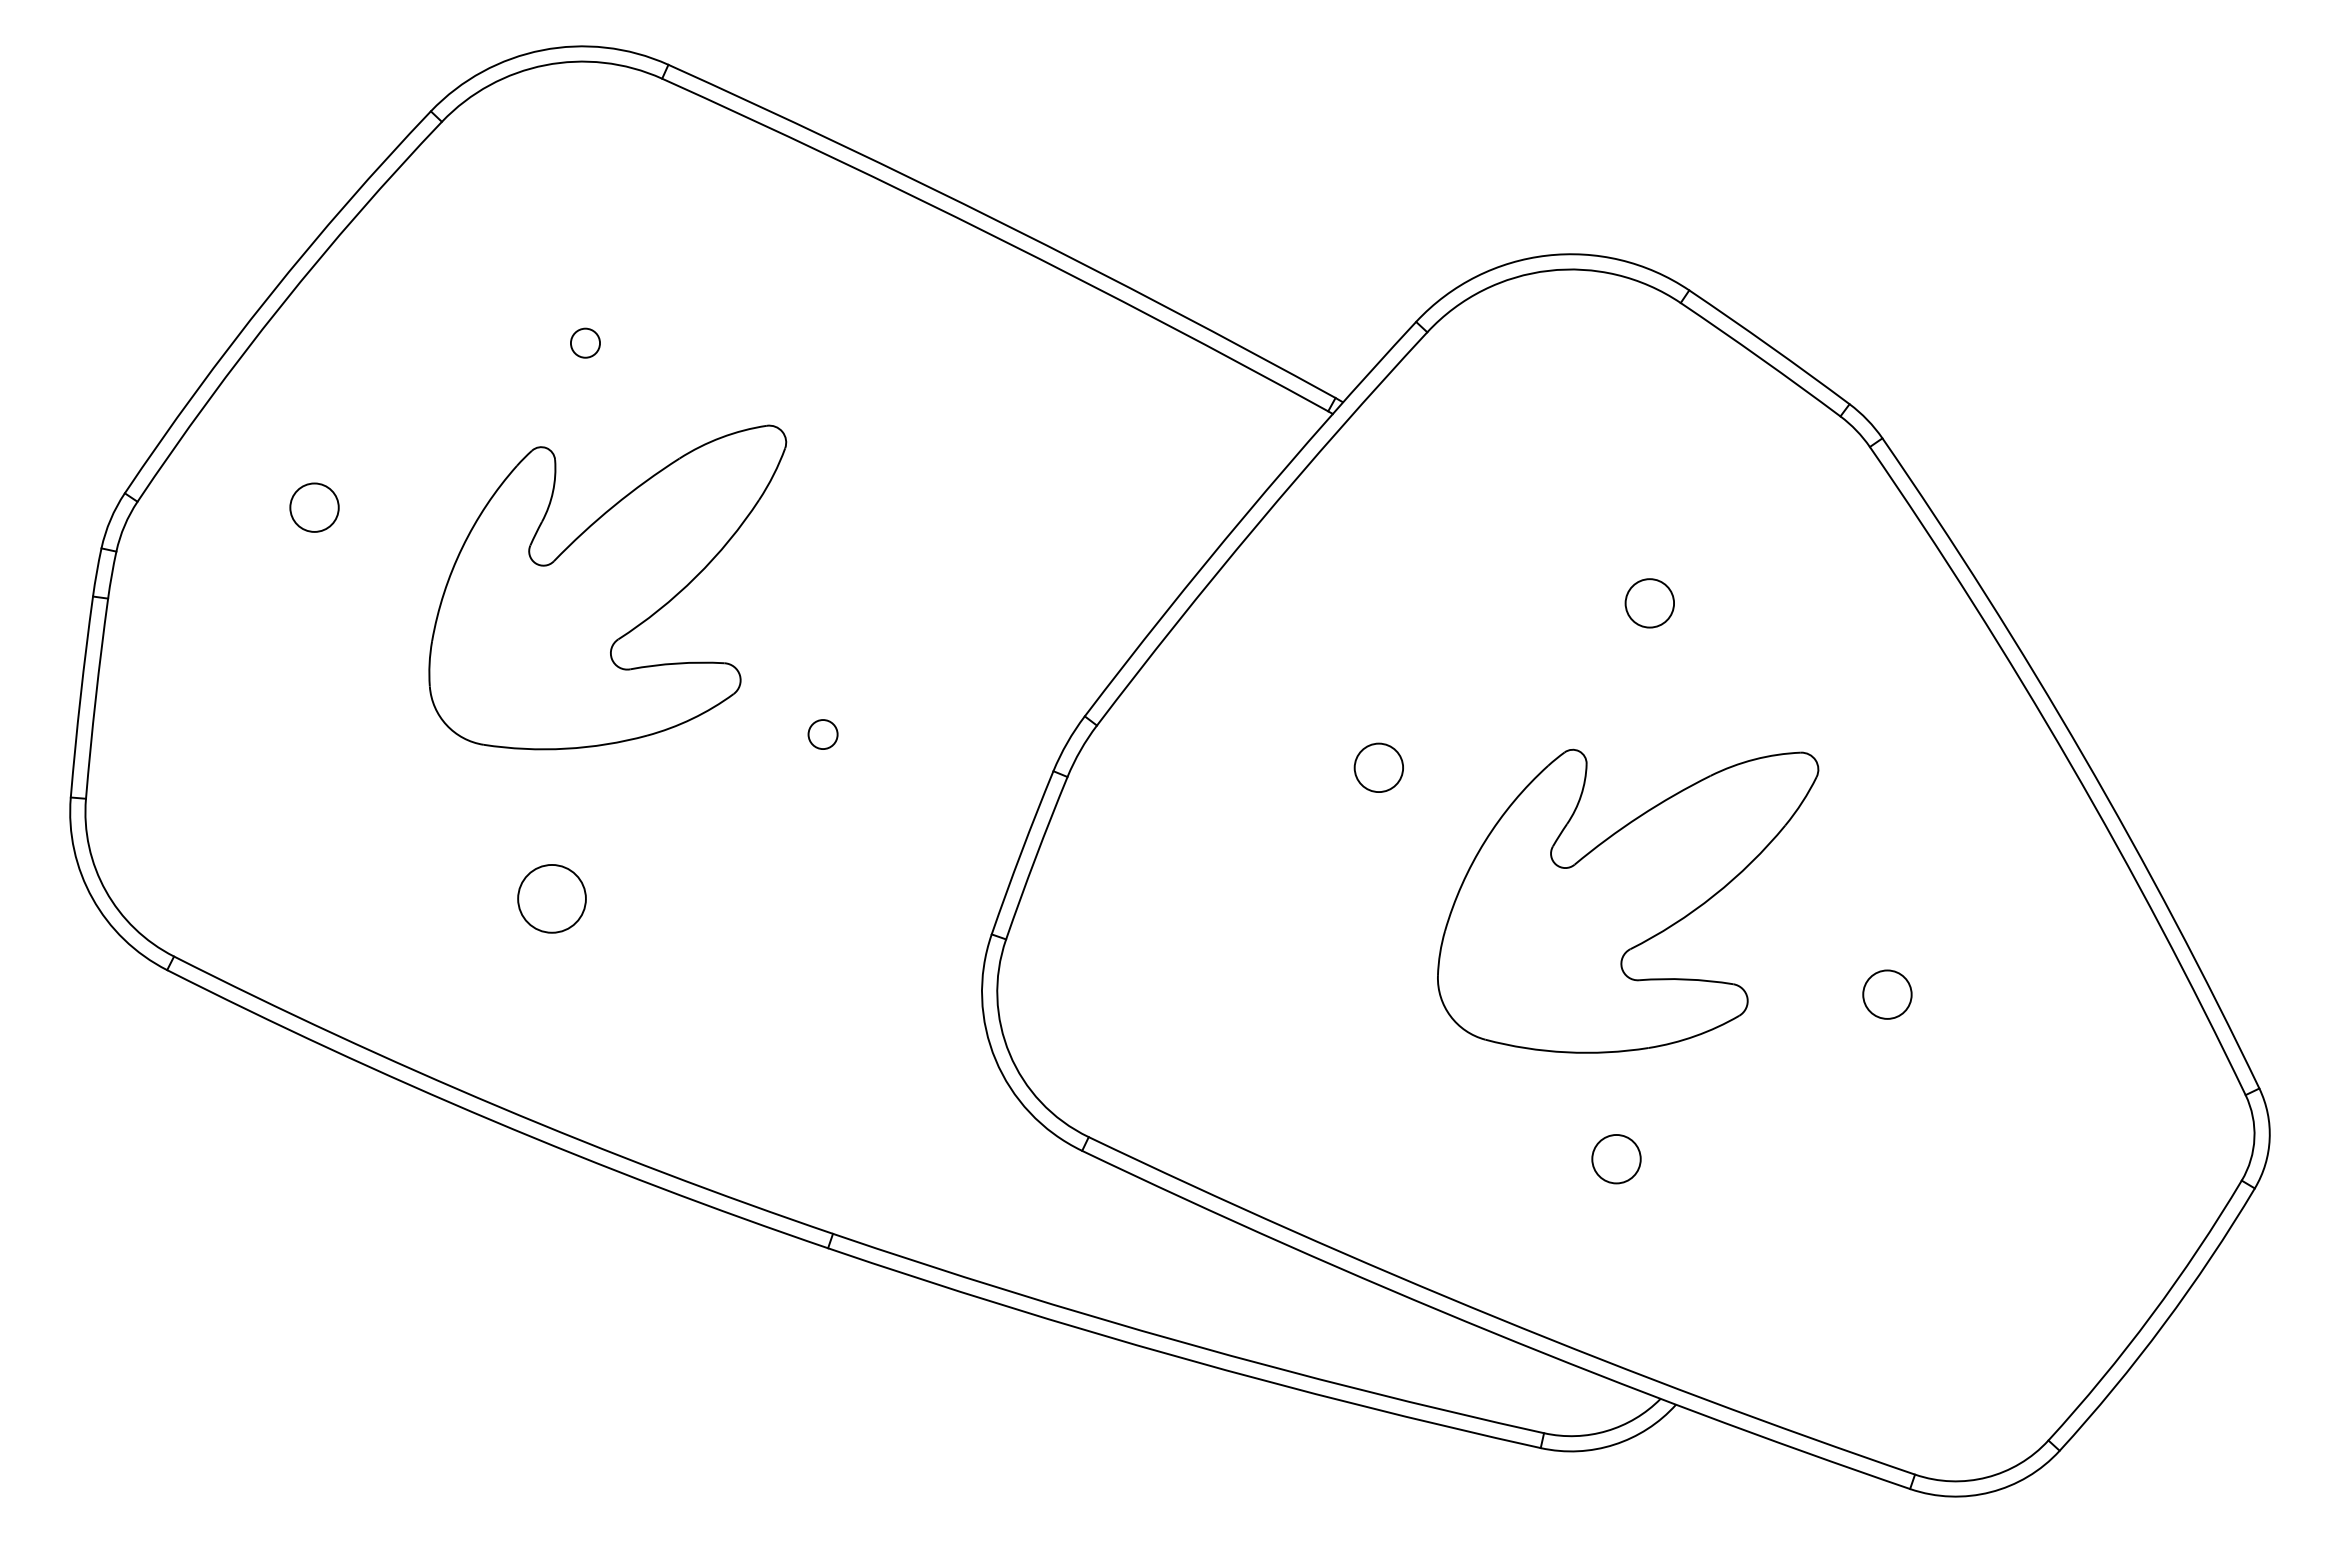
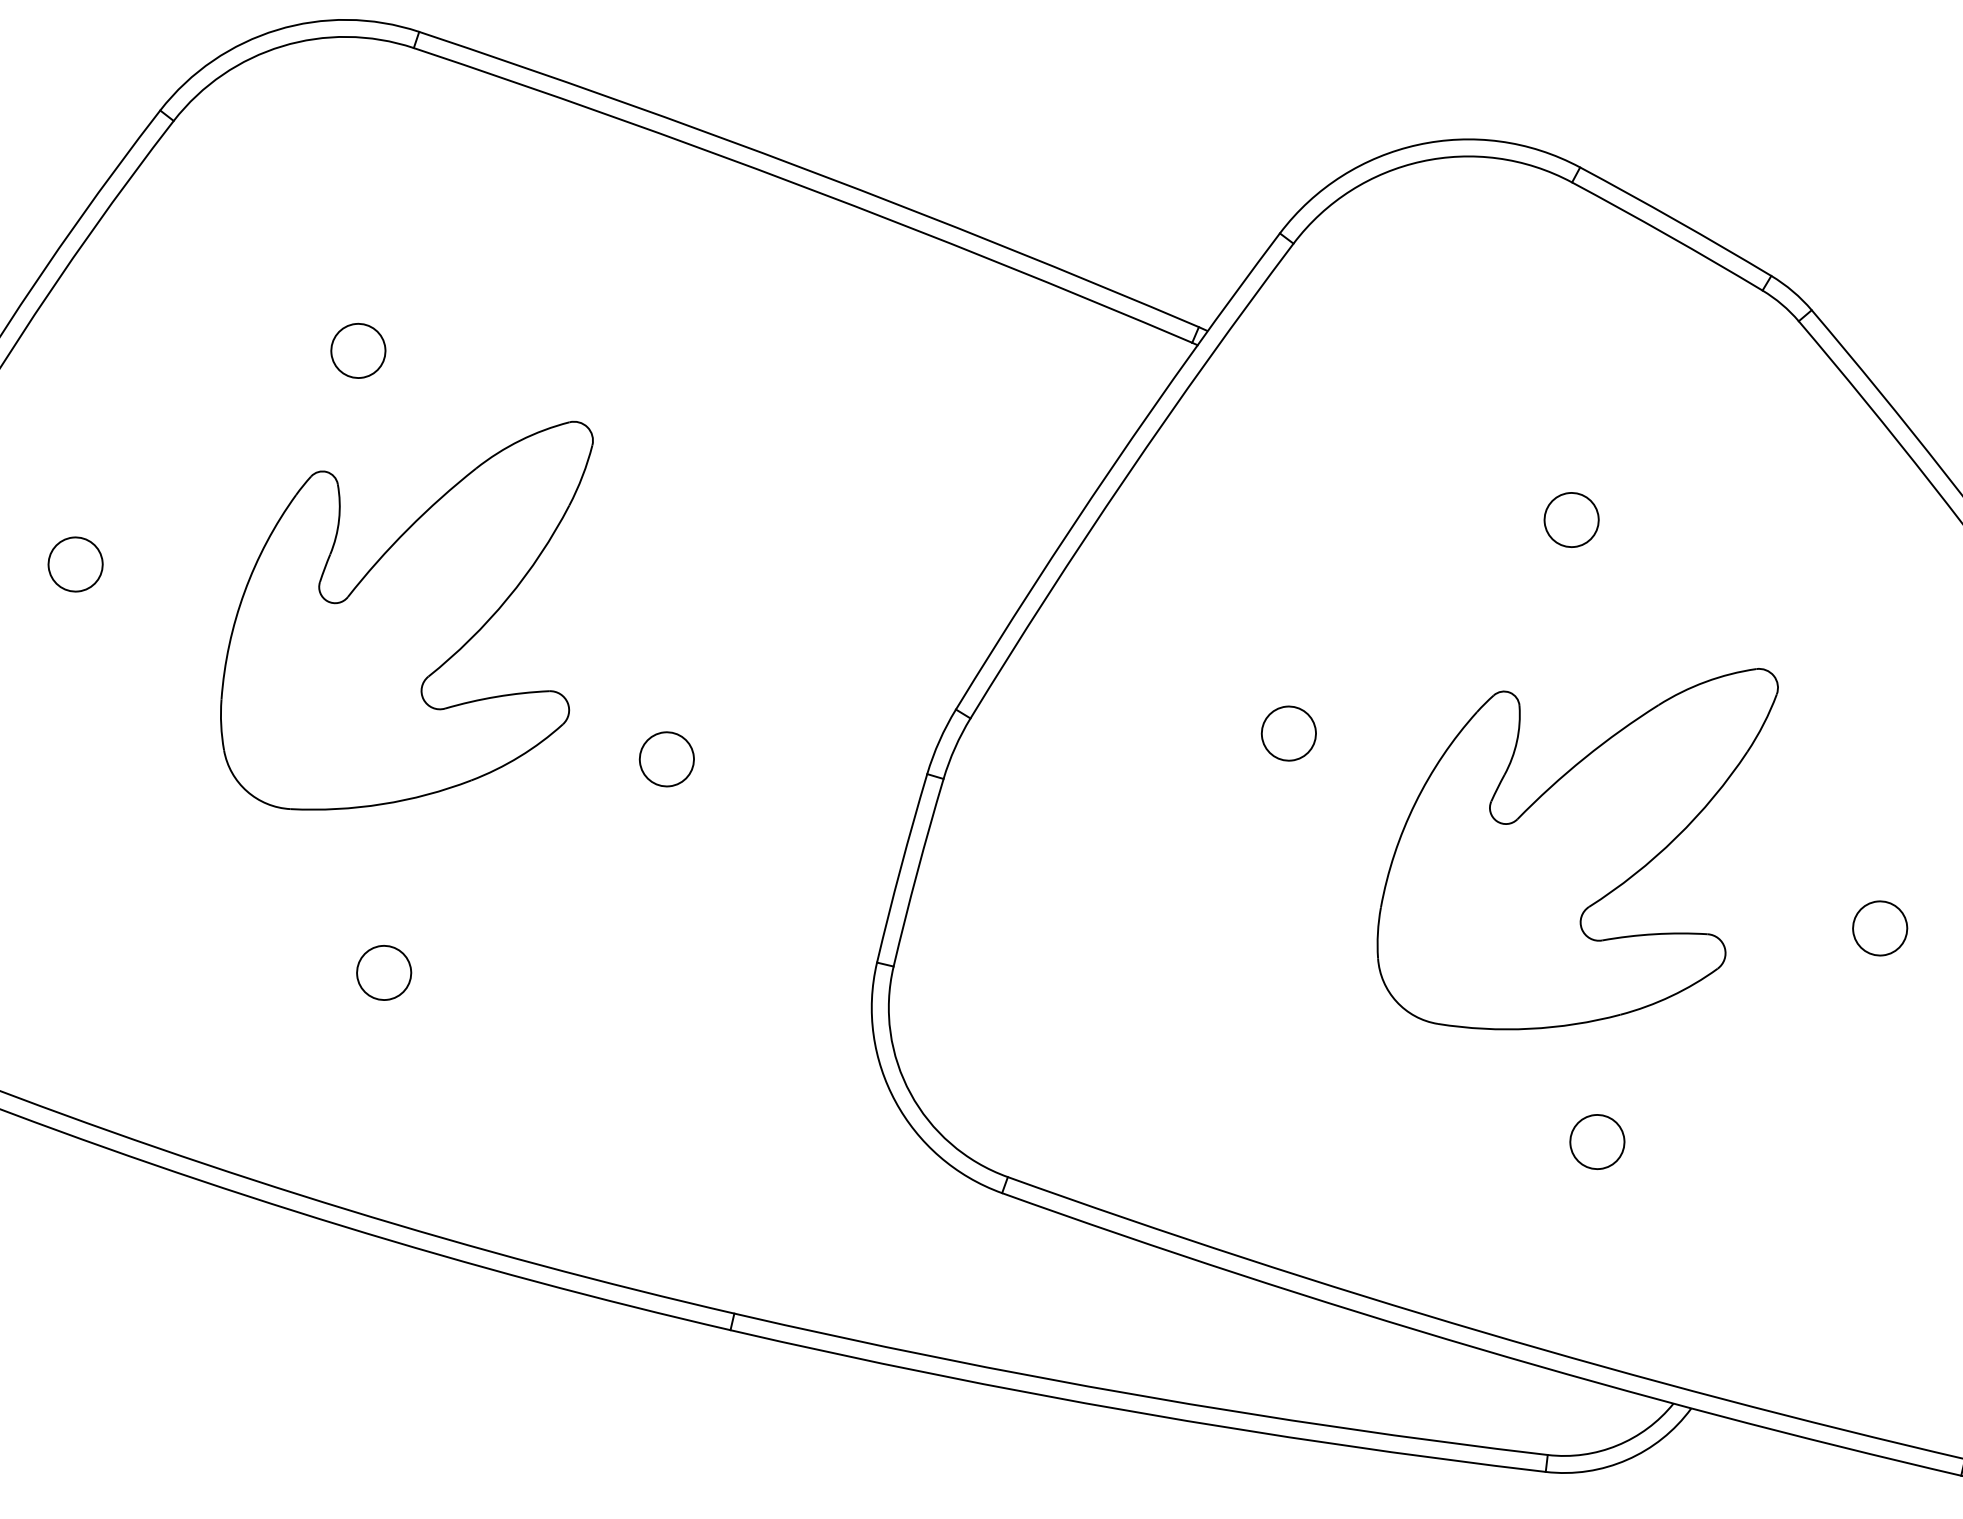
circle: (585, 343) -> (358, 351), size x1.67
circle: (822, 734) -> (666, 759), size x1.67
circle: (552, 899) -> (384, 973), size x0.71

